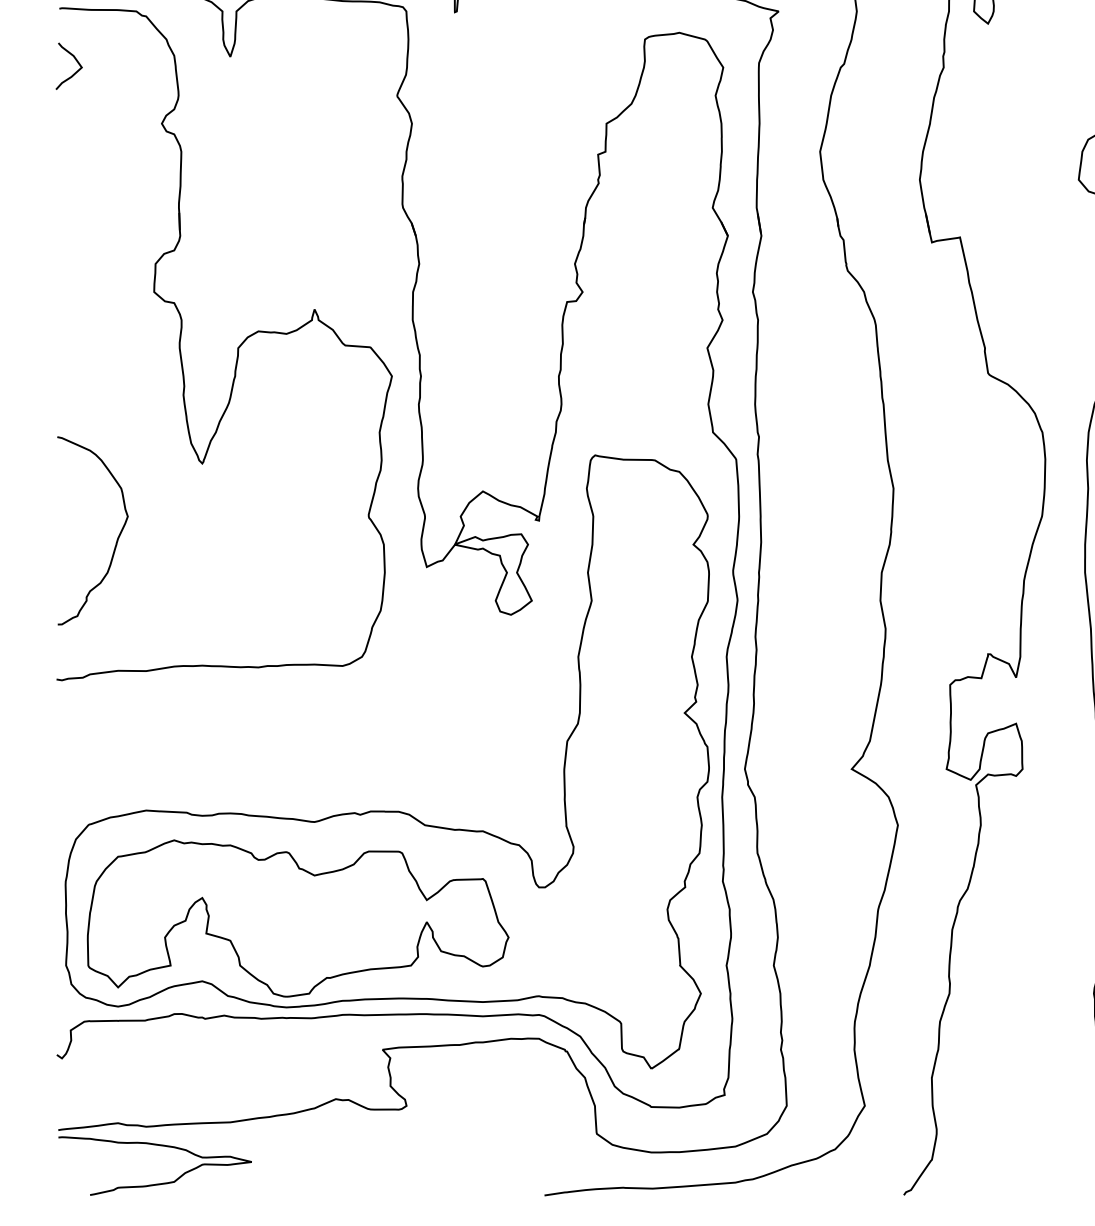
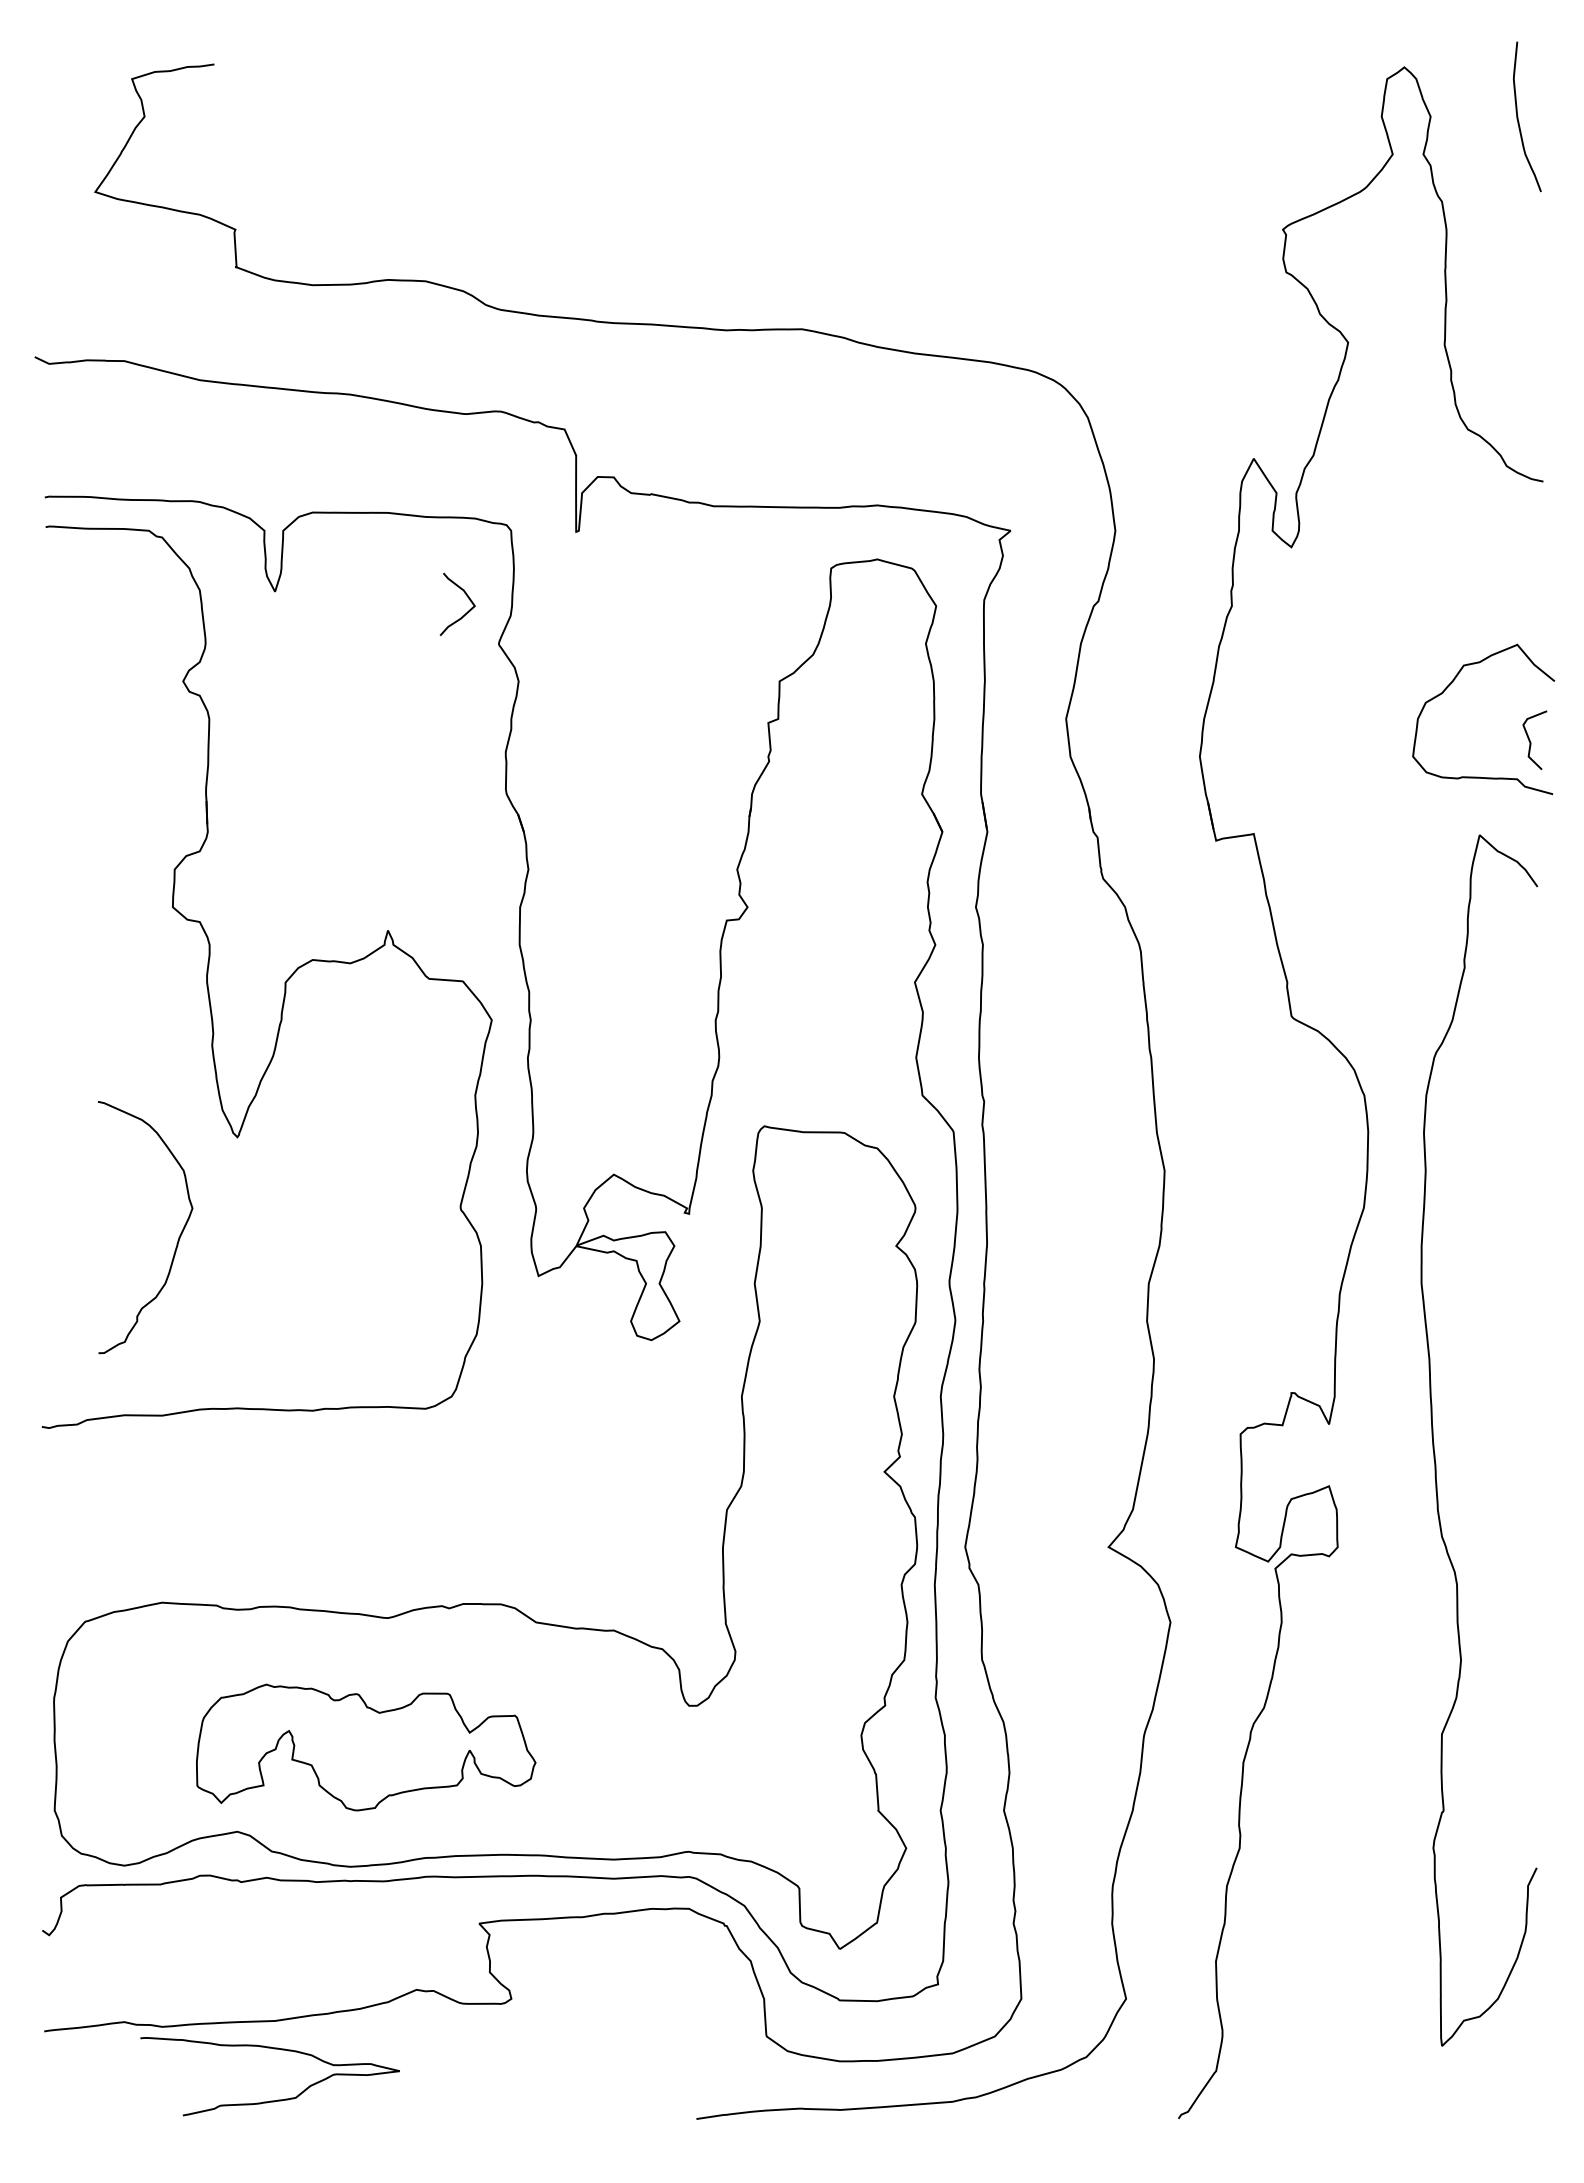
curve: (75, 60) -> (466, 596), moved
curve: (117, 538) -> (178, 1237), moved
part: (298, 918) -> (366, 1747), size x0.6
curve: (155, 1183) -> (270, 2100), moved

